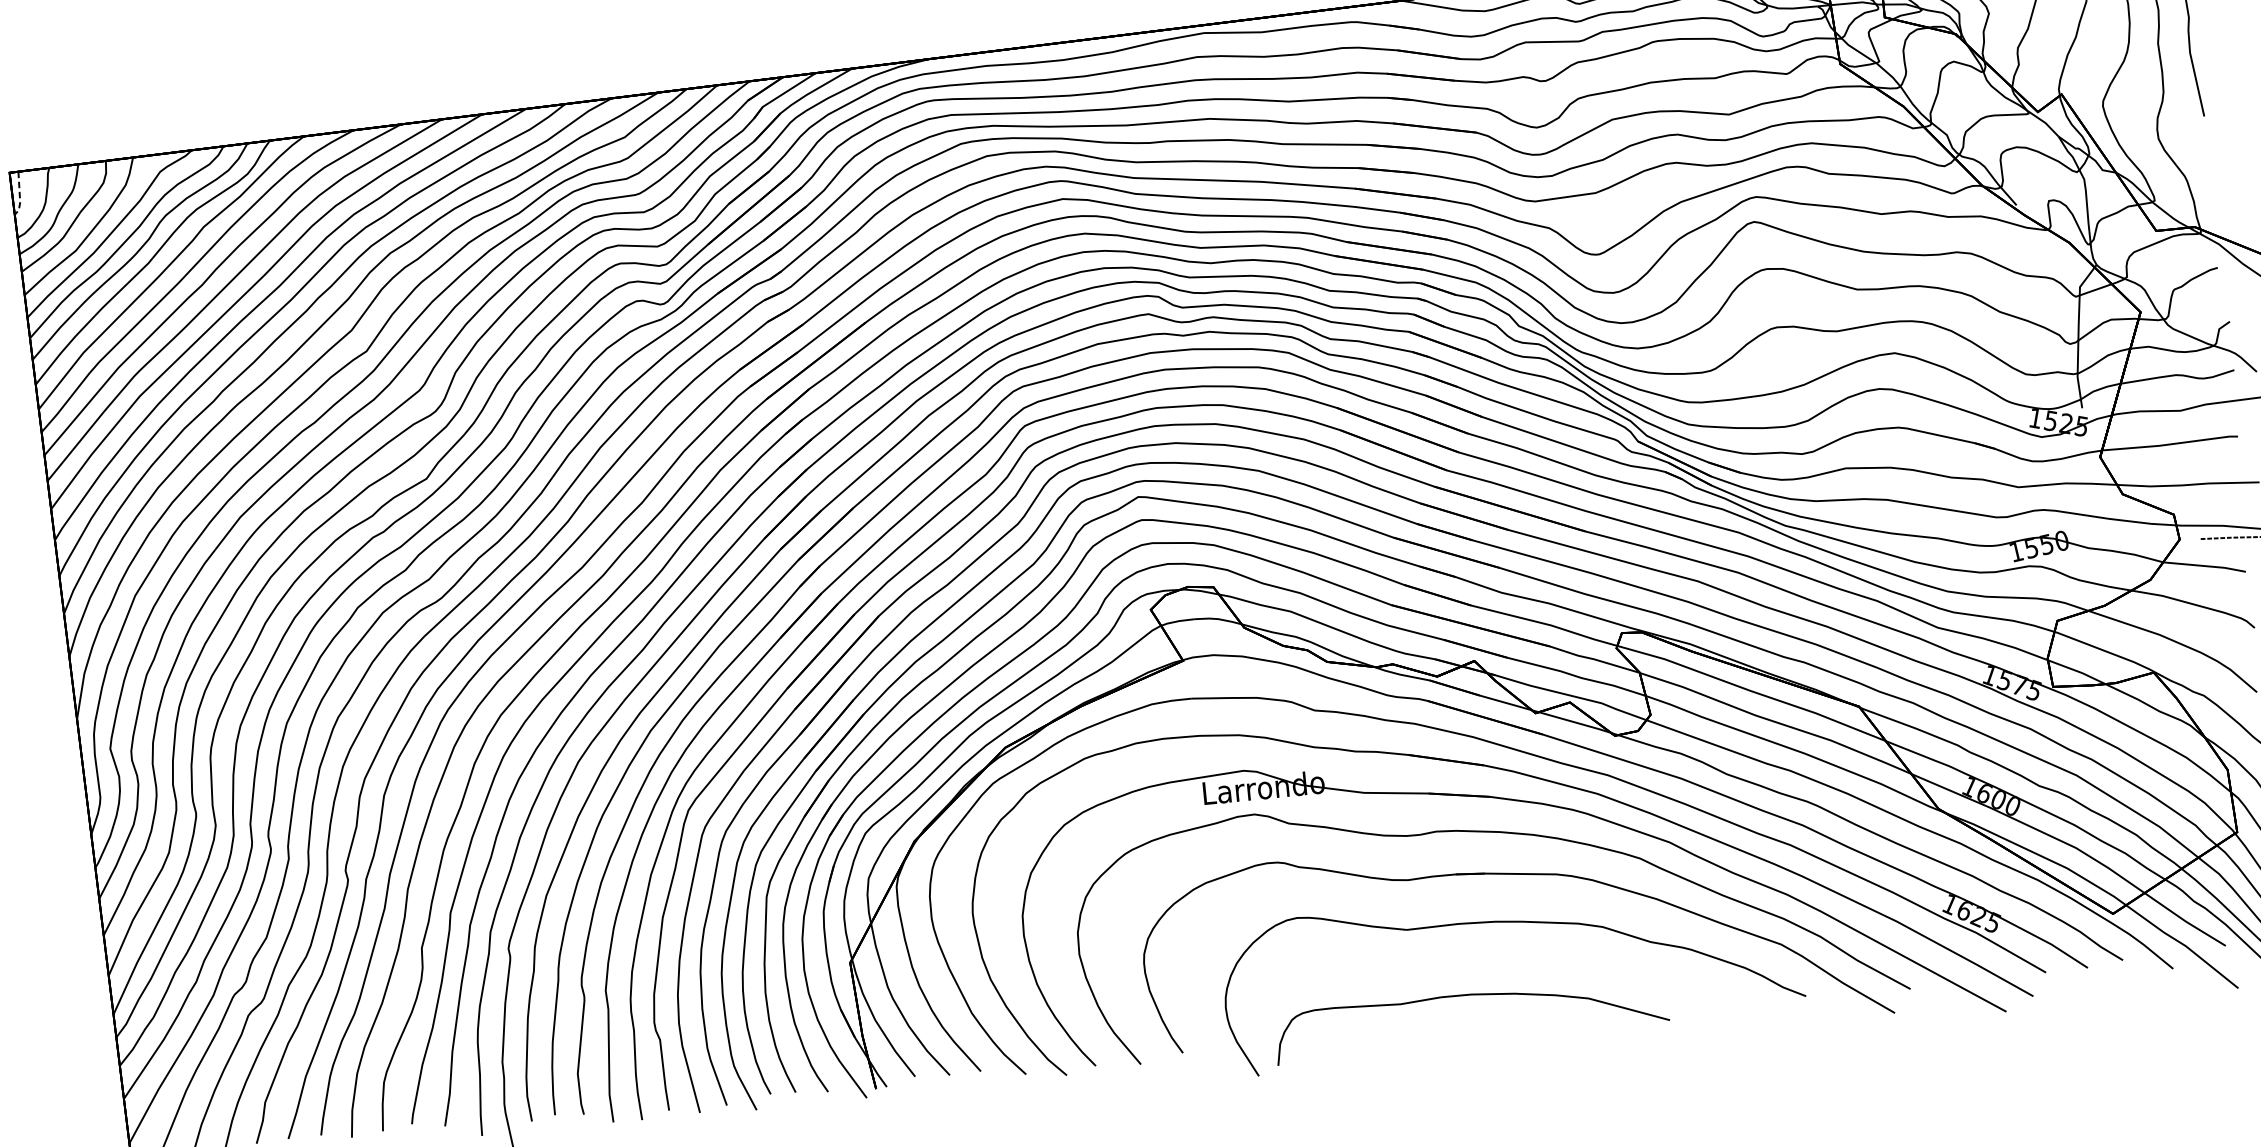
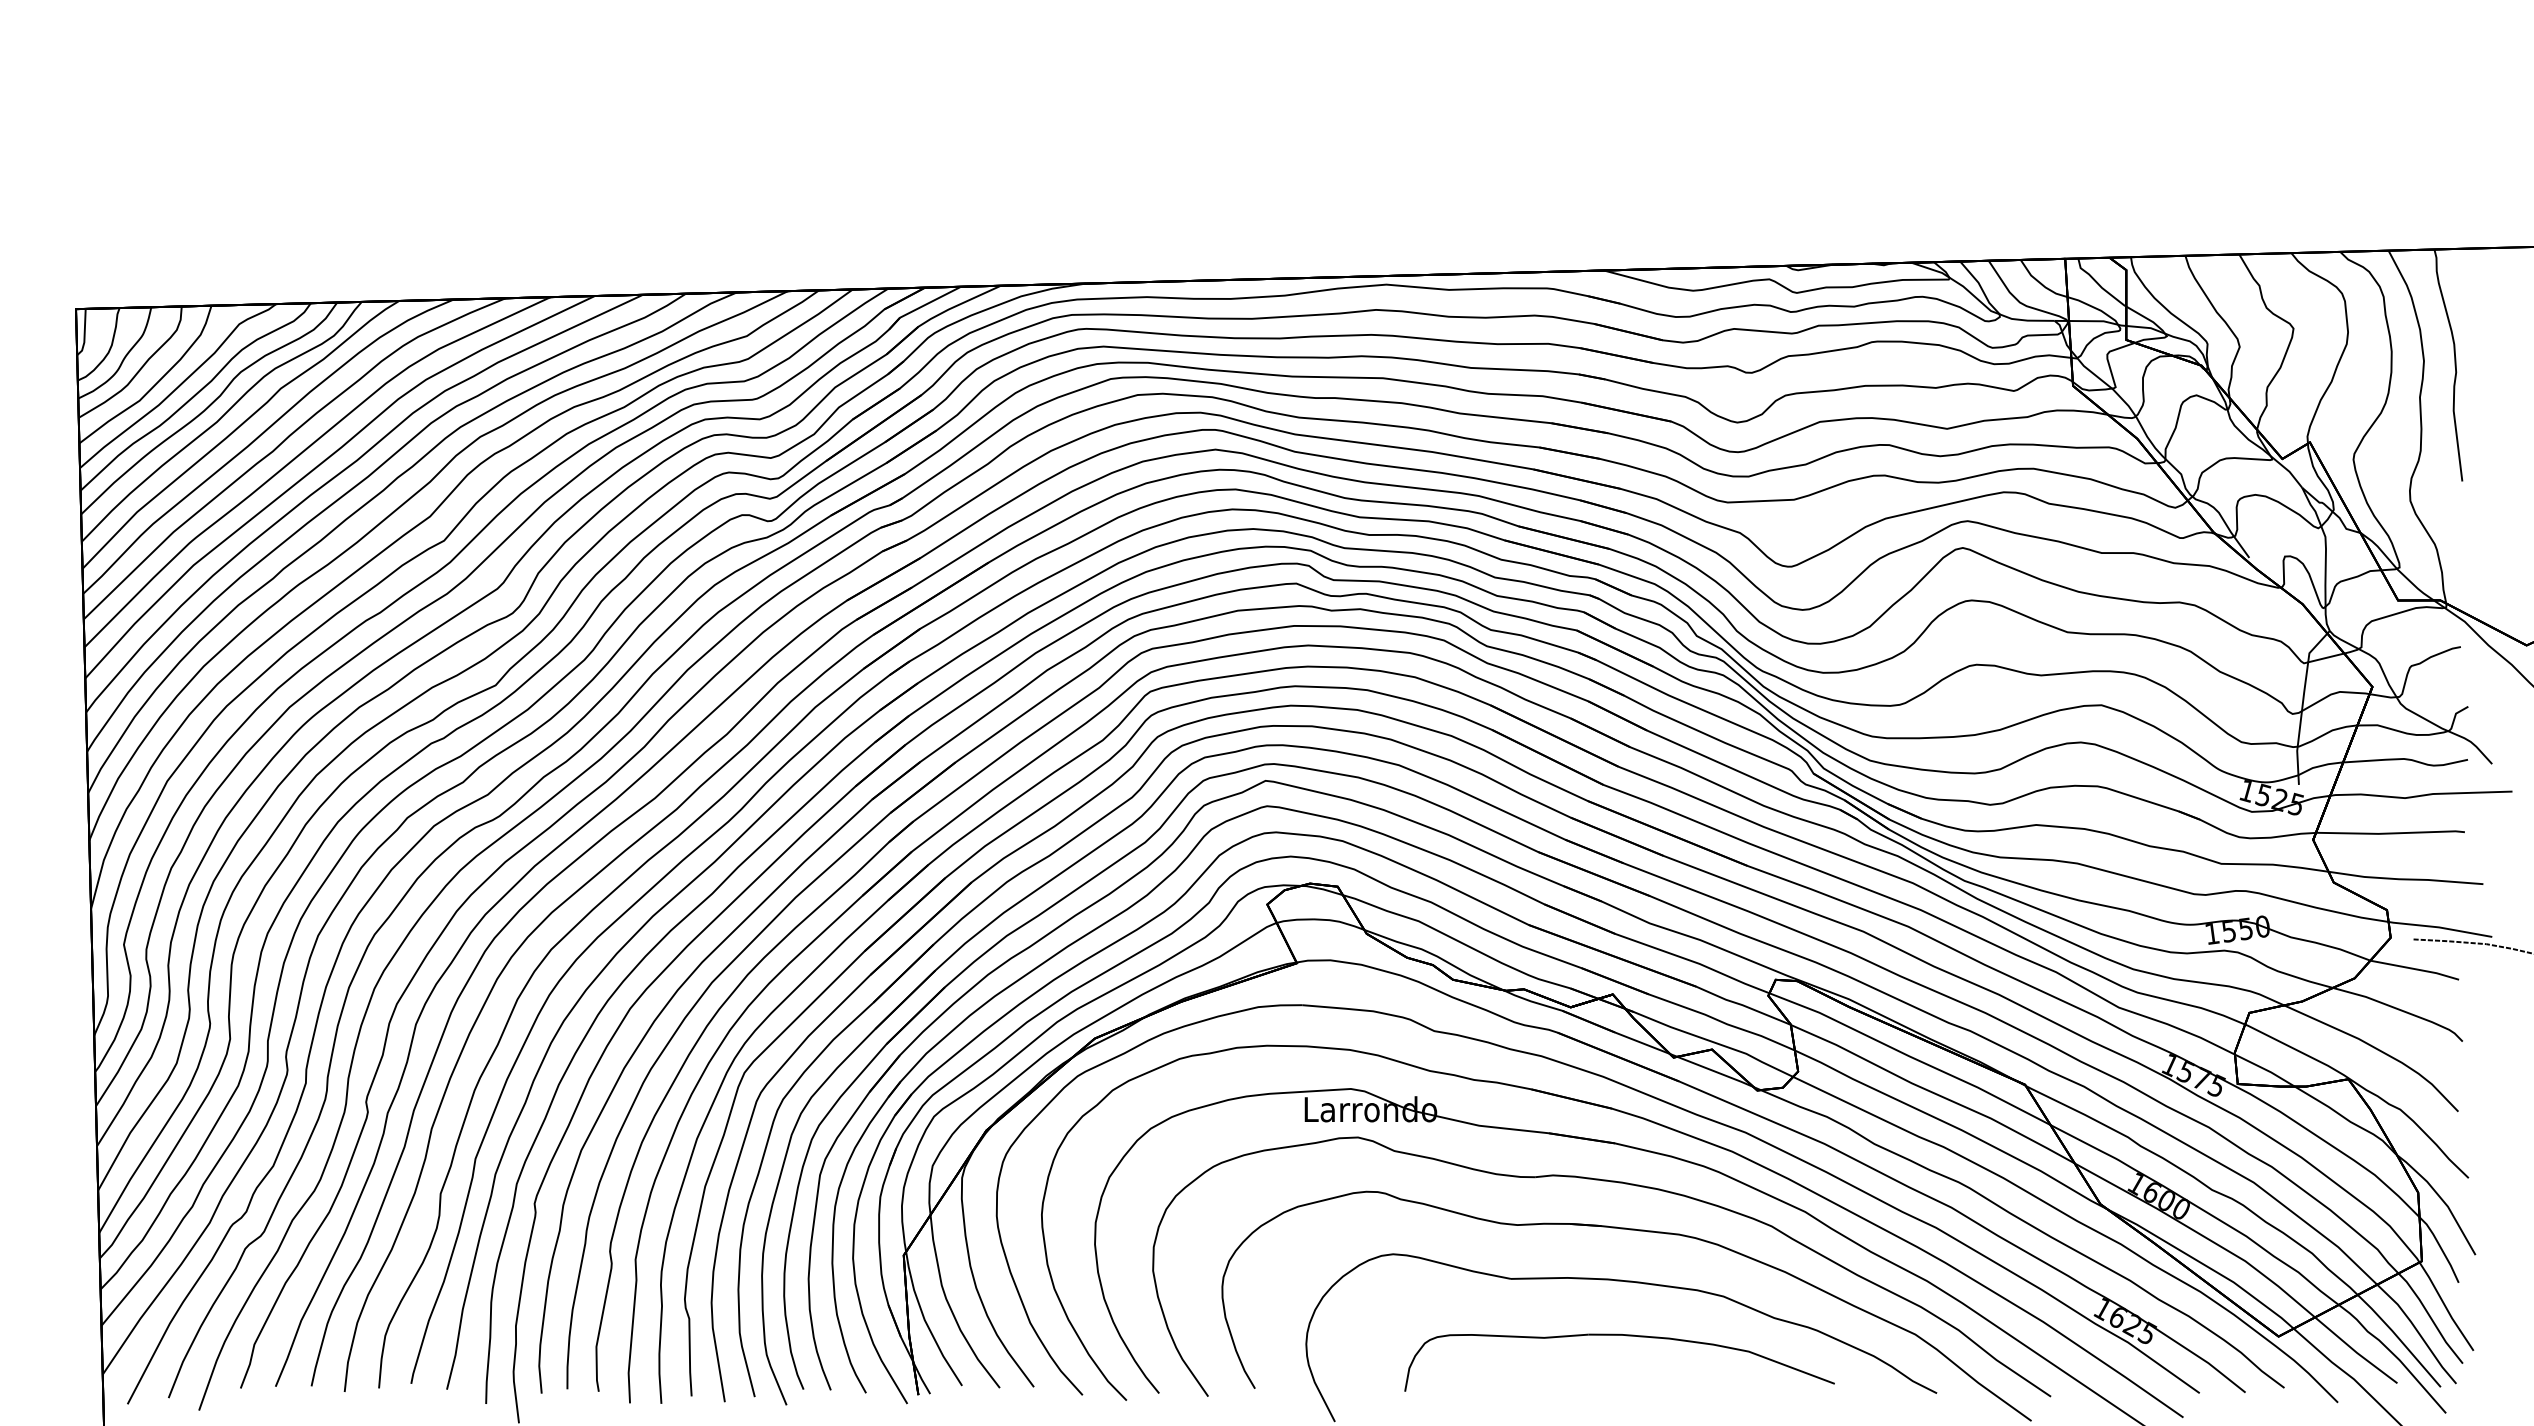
line: (19, 195) -> (84, 334), dashed -> solid
part: (1475, 995) -> (1626, 1336), moved

